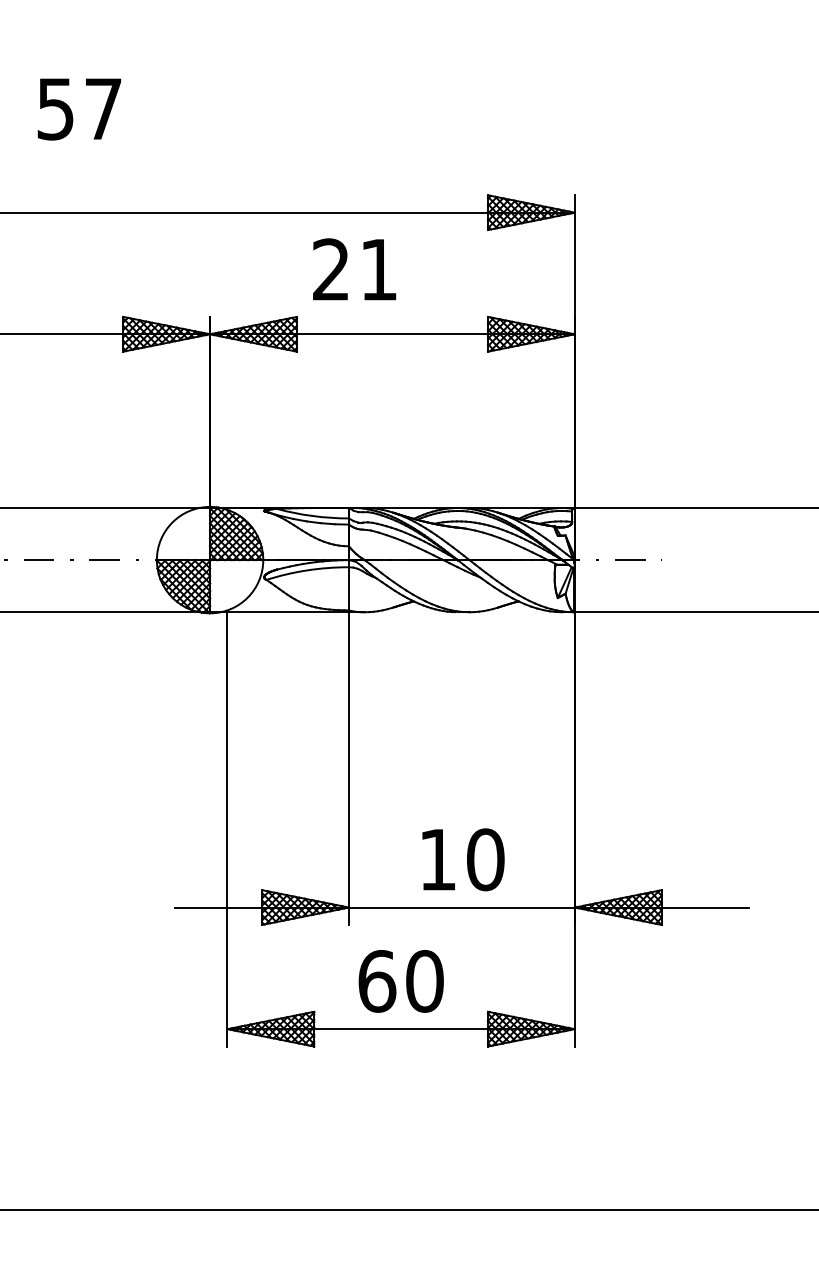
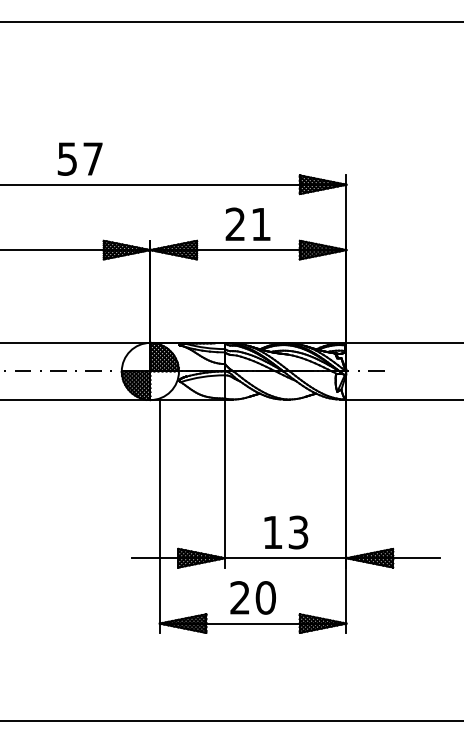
text: (78, 108) -> (79, 158), moved
text: (353, 268) -> (247, 223), moved
text: (485, 859) -> (298, 532), 10 -> 13
text: (377, 980) -> (240, 597), 60 -> 20

